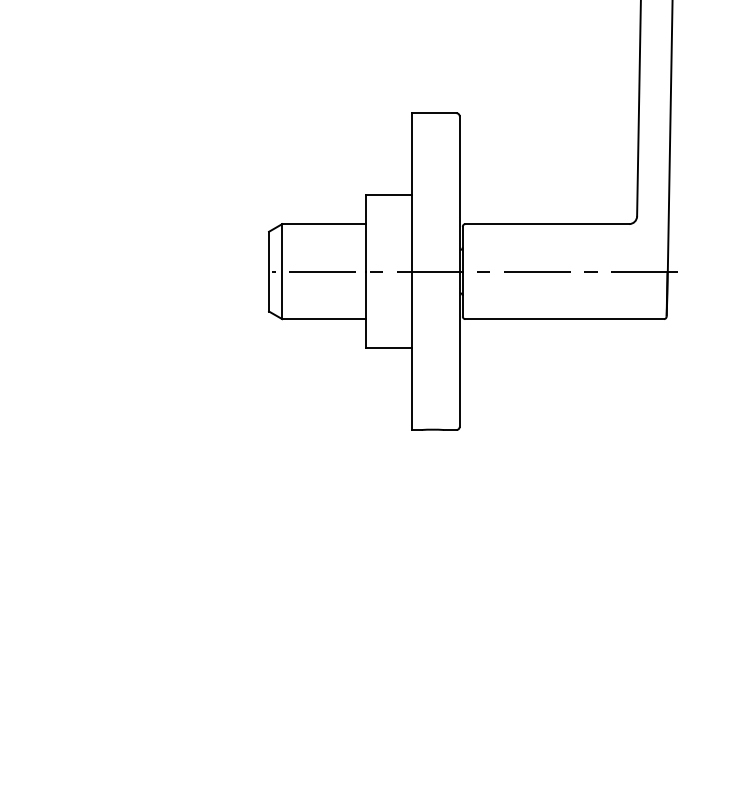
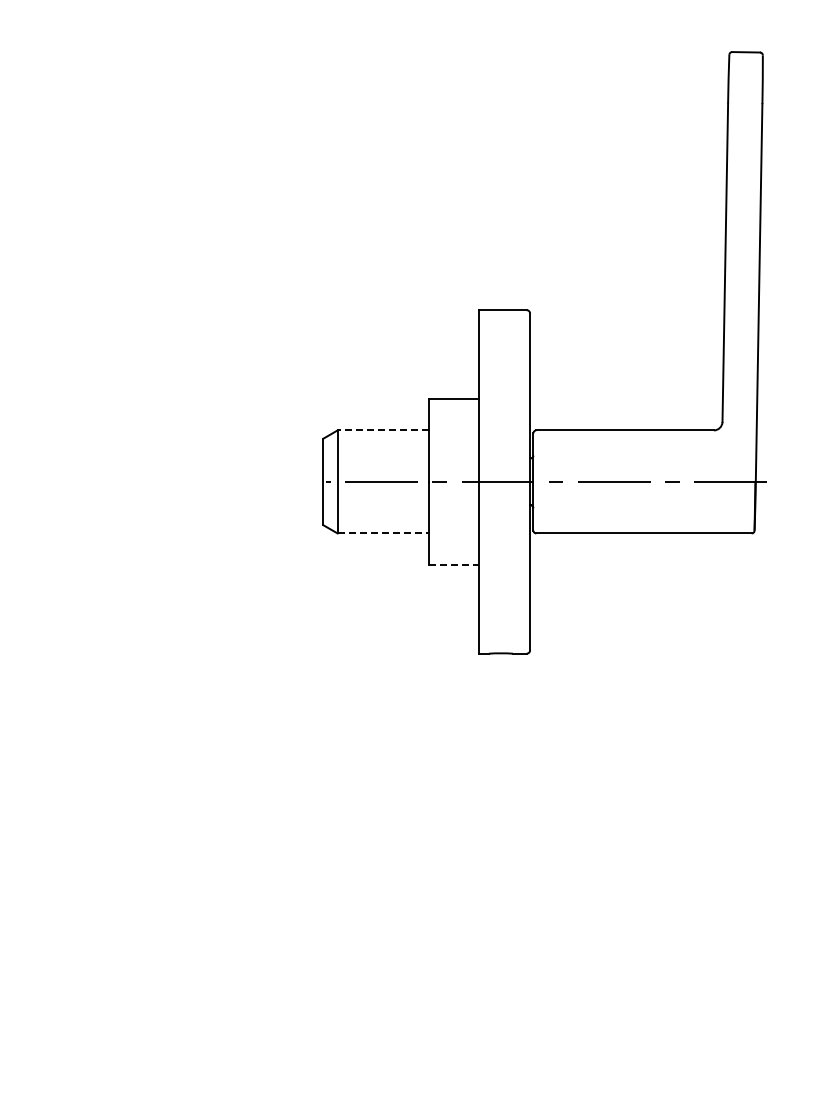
line: (324, 224) -> (383, 430), solid -> dashed
line: (324, 319) -> (383, 533), solid -> dashed
line: (389, 347) -> (453, 564), solid -> dashed

